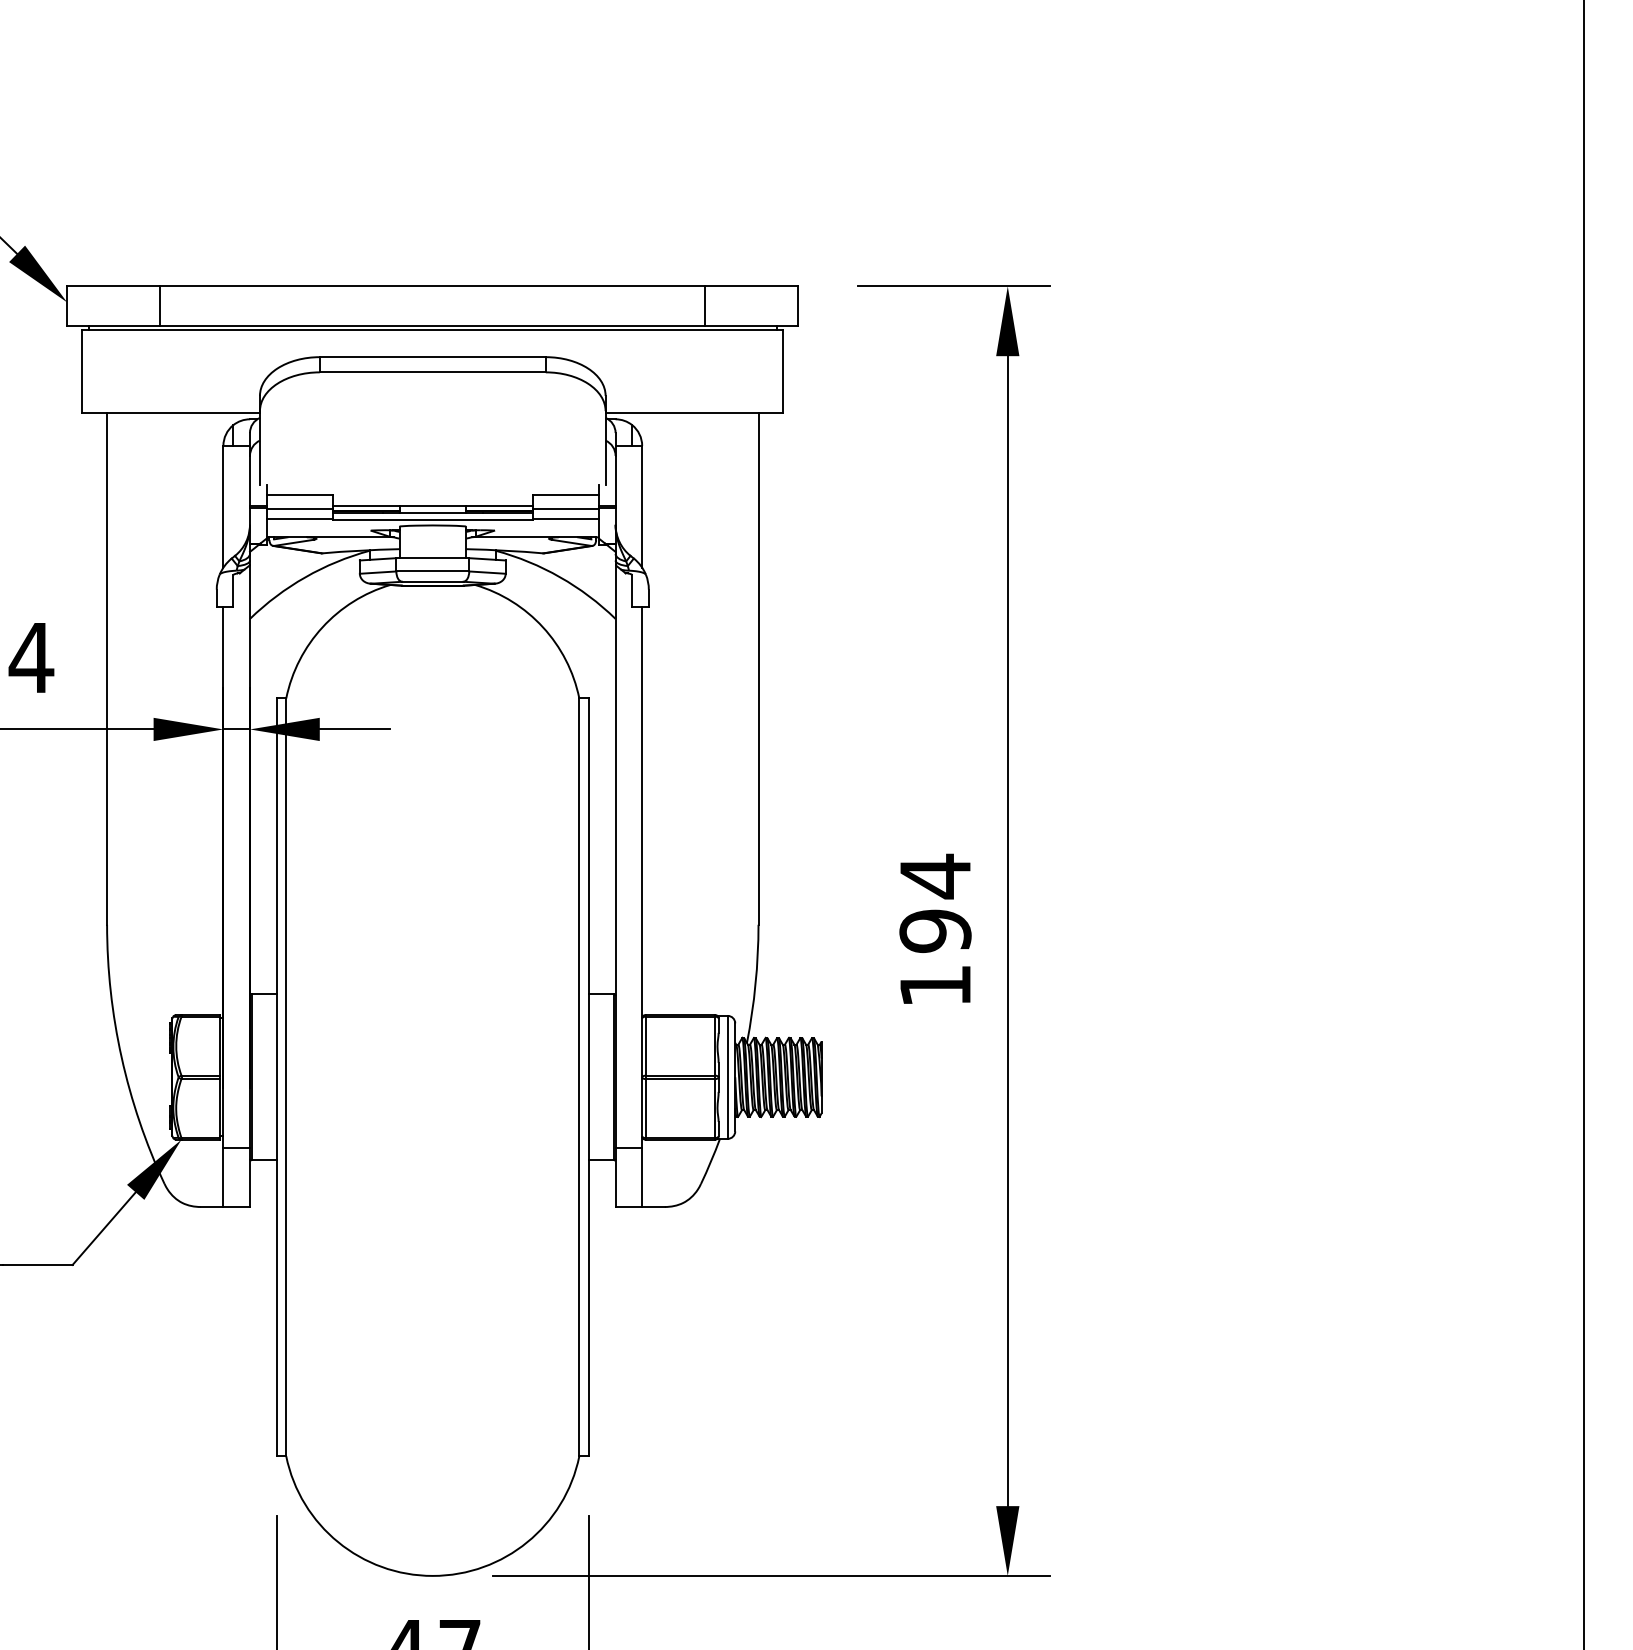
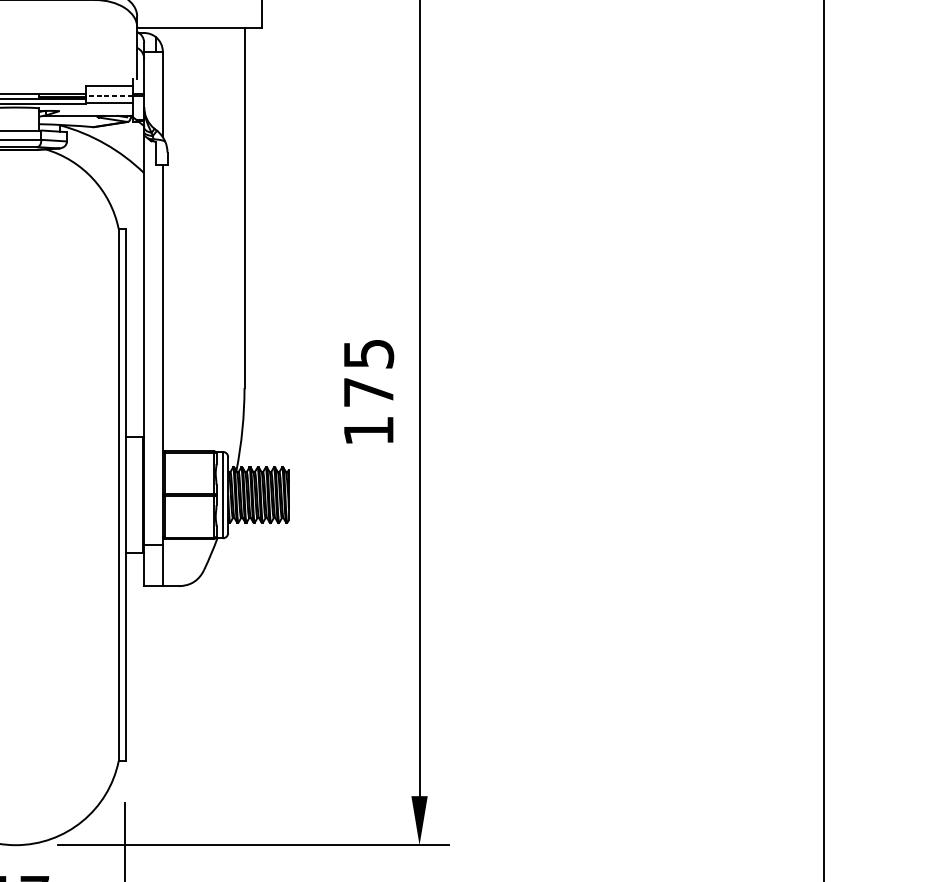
line: (565, 509) -> (108, 96), solid -> dashed
text: (935, 903) -> (368, 373), 194 -> 175

